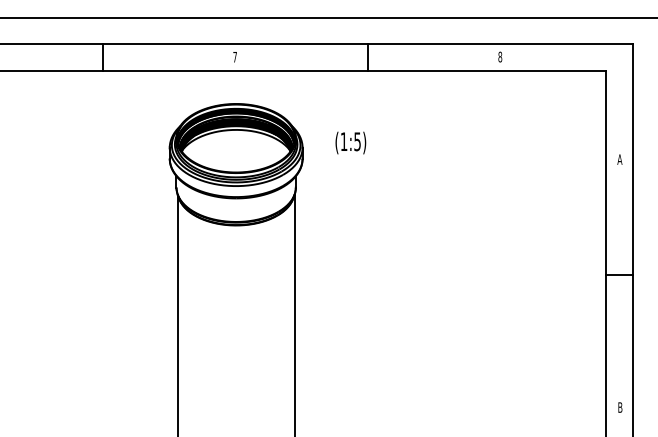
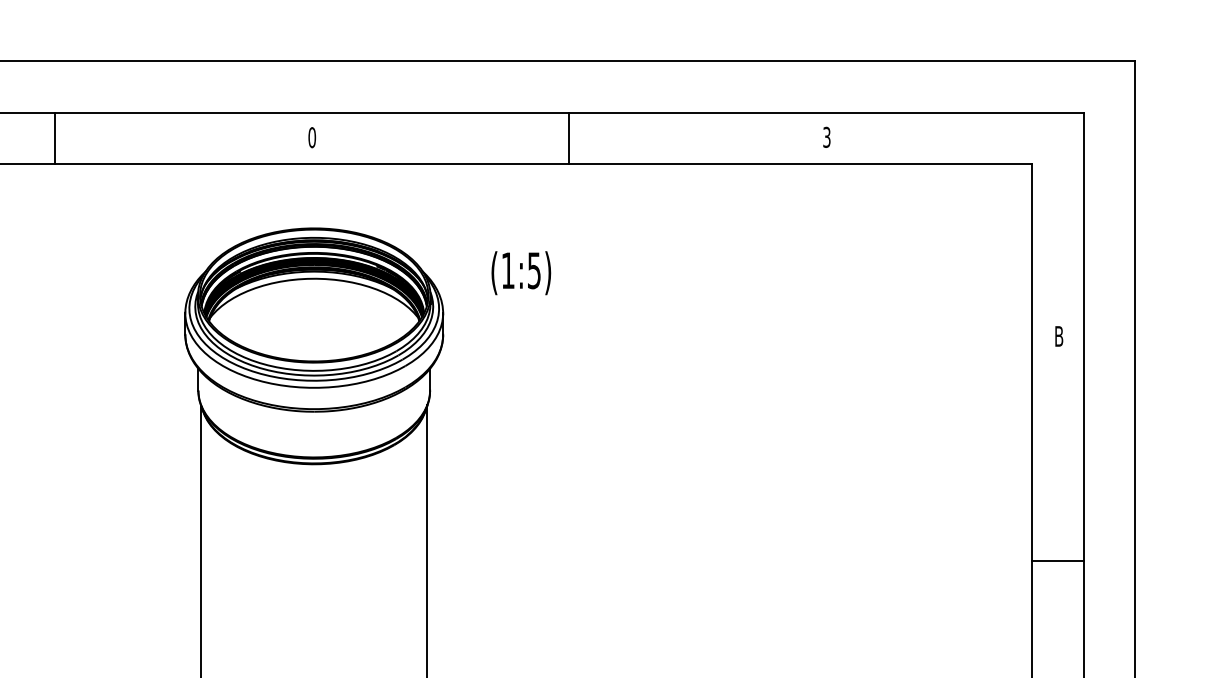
text: (500, 56) -> (827, 136), 8 -> 3
text: (235, 57) -> (312, 138), 7 -> 0
text: (350, 142) -> (520, 272), moved
text: (619, 159) -> (1058, 336), A -> B

